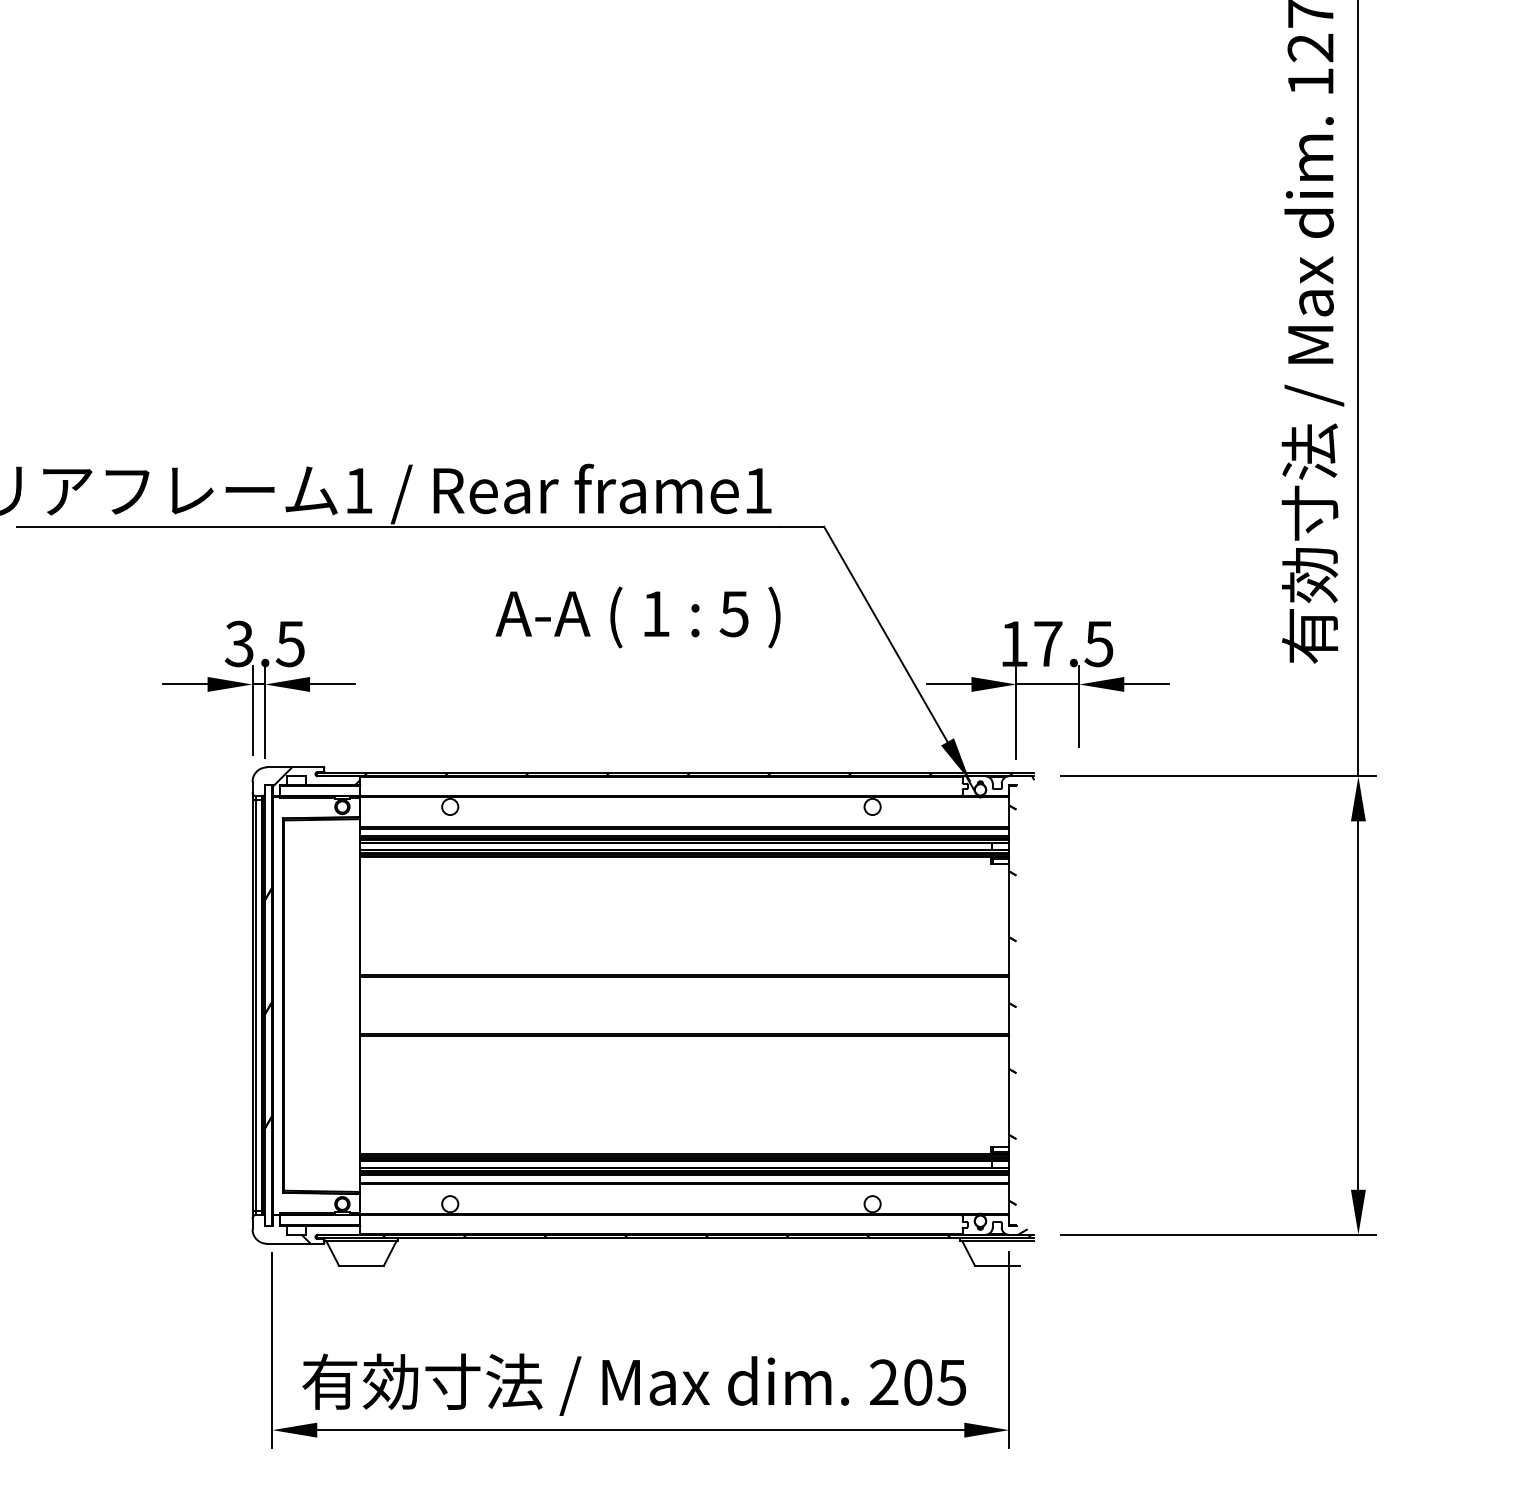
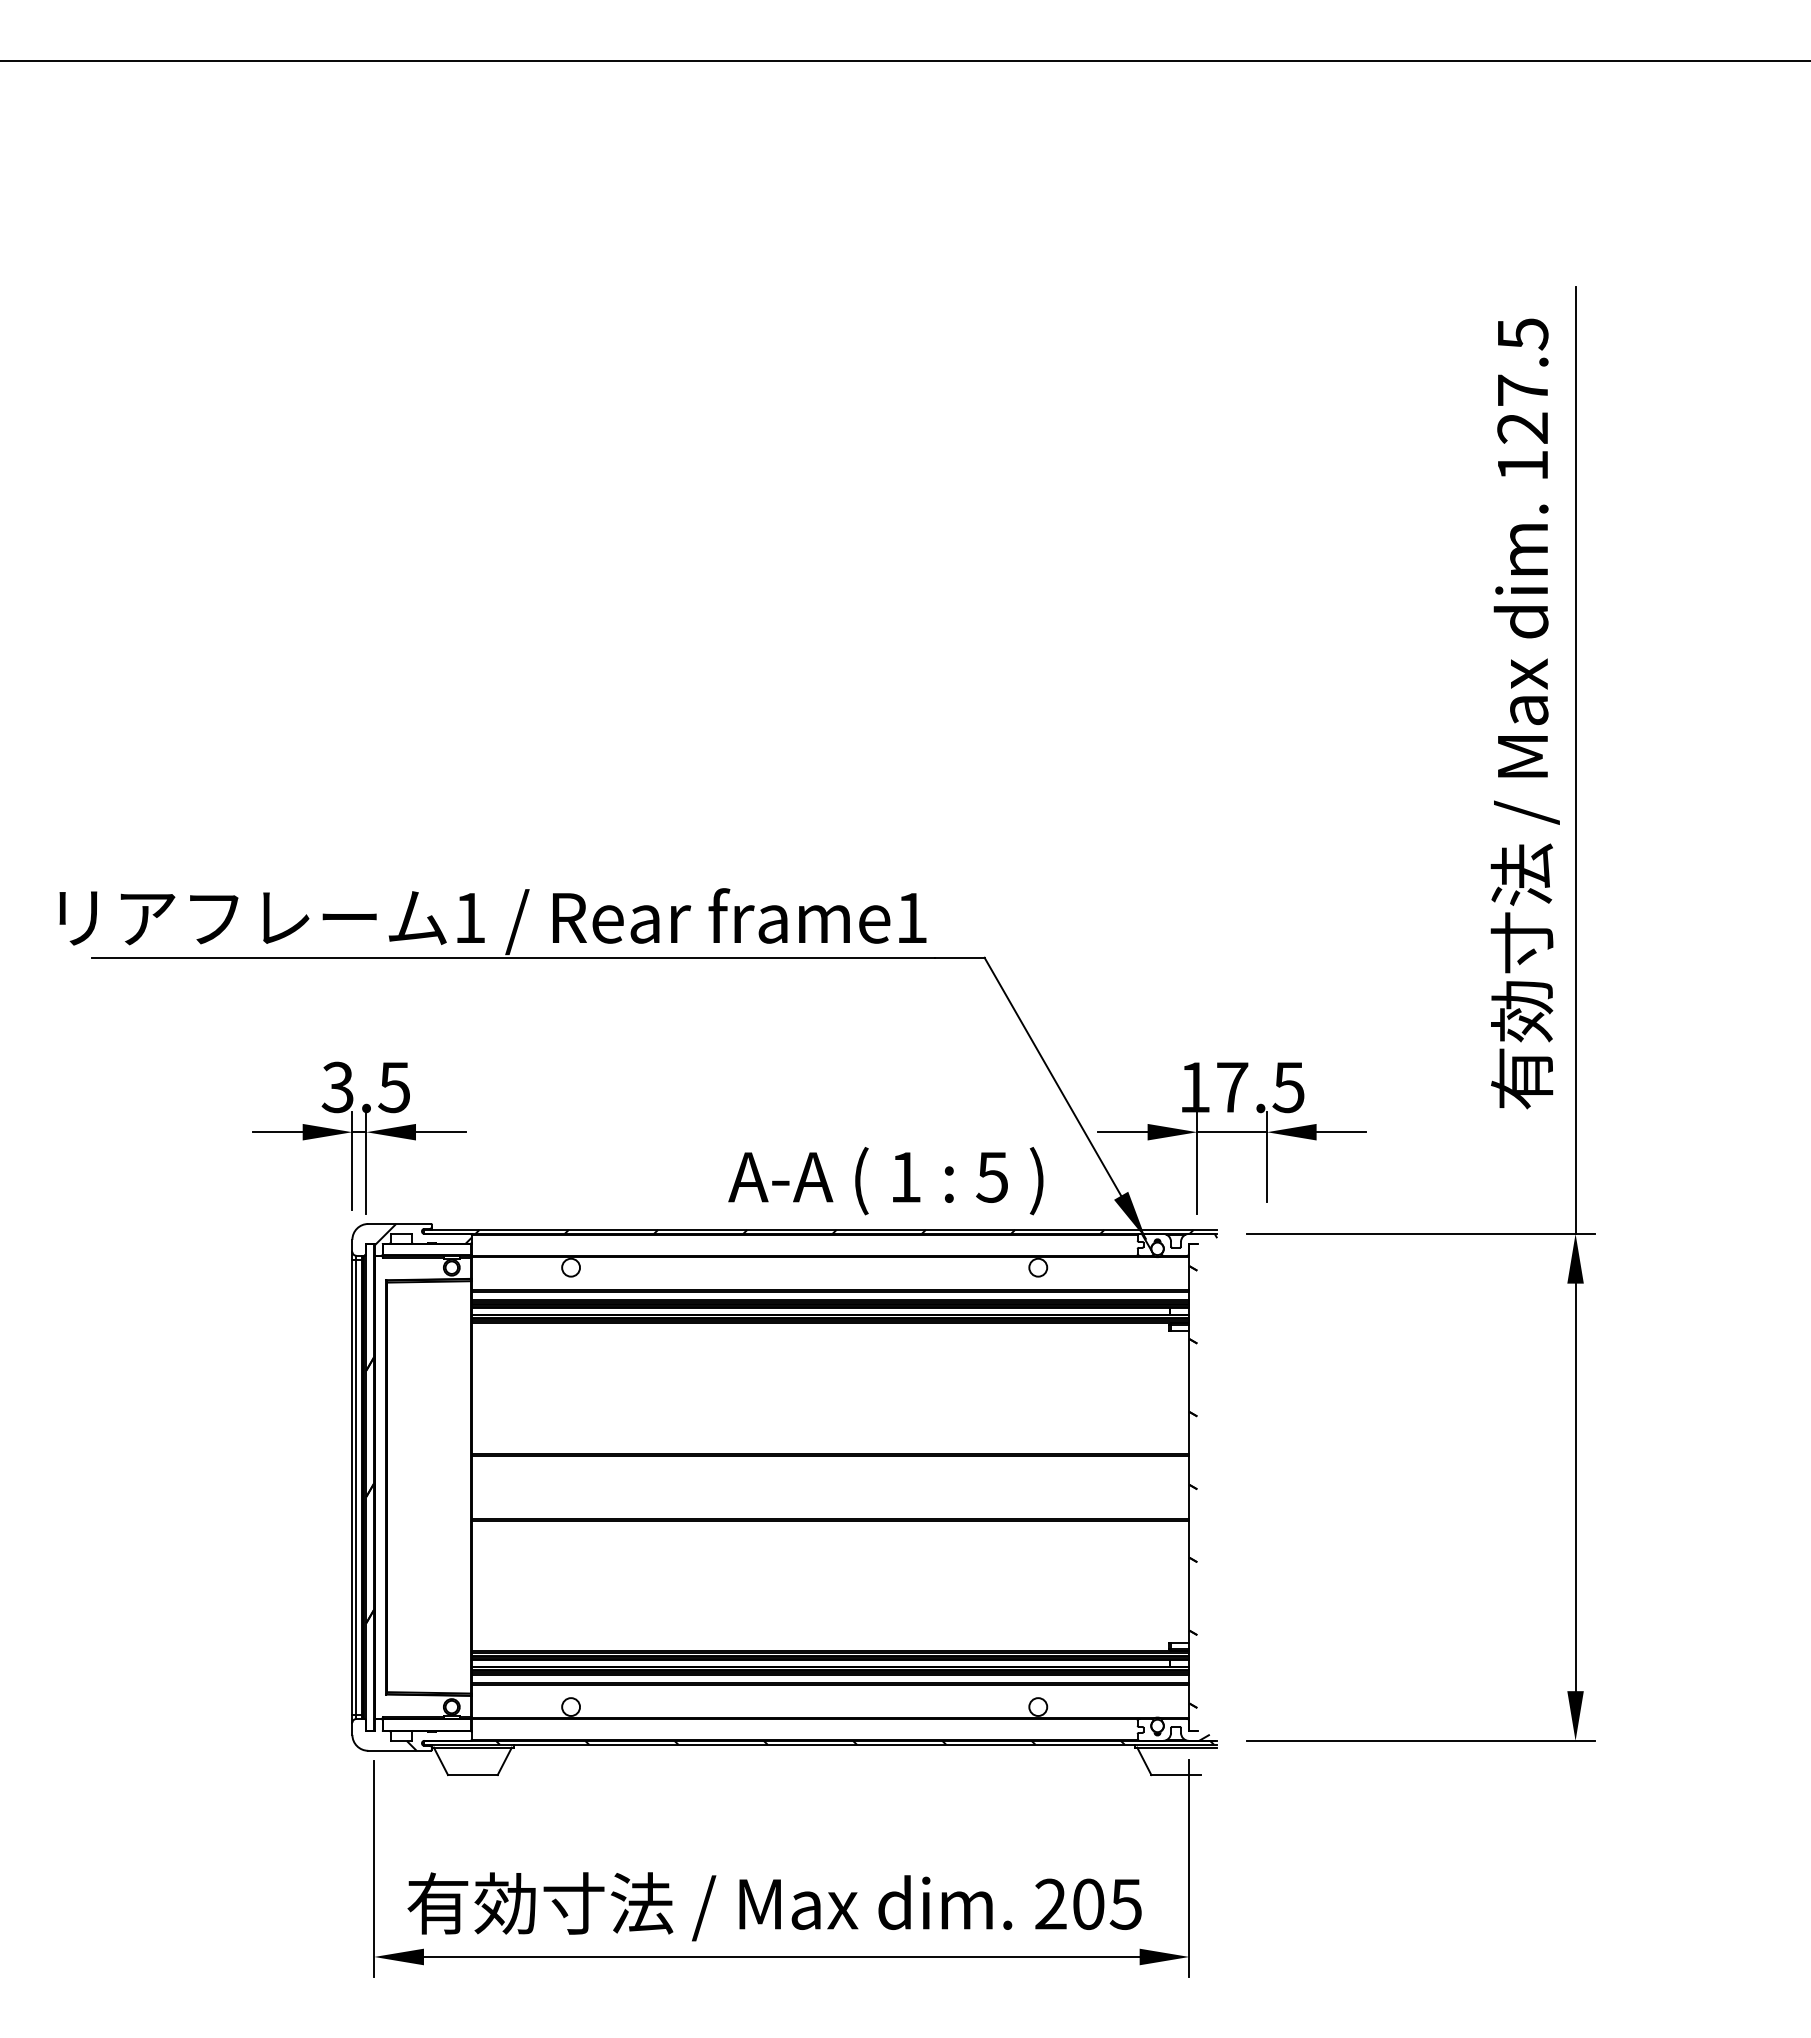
text: (637, 617) -> (885, 1181), moved

